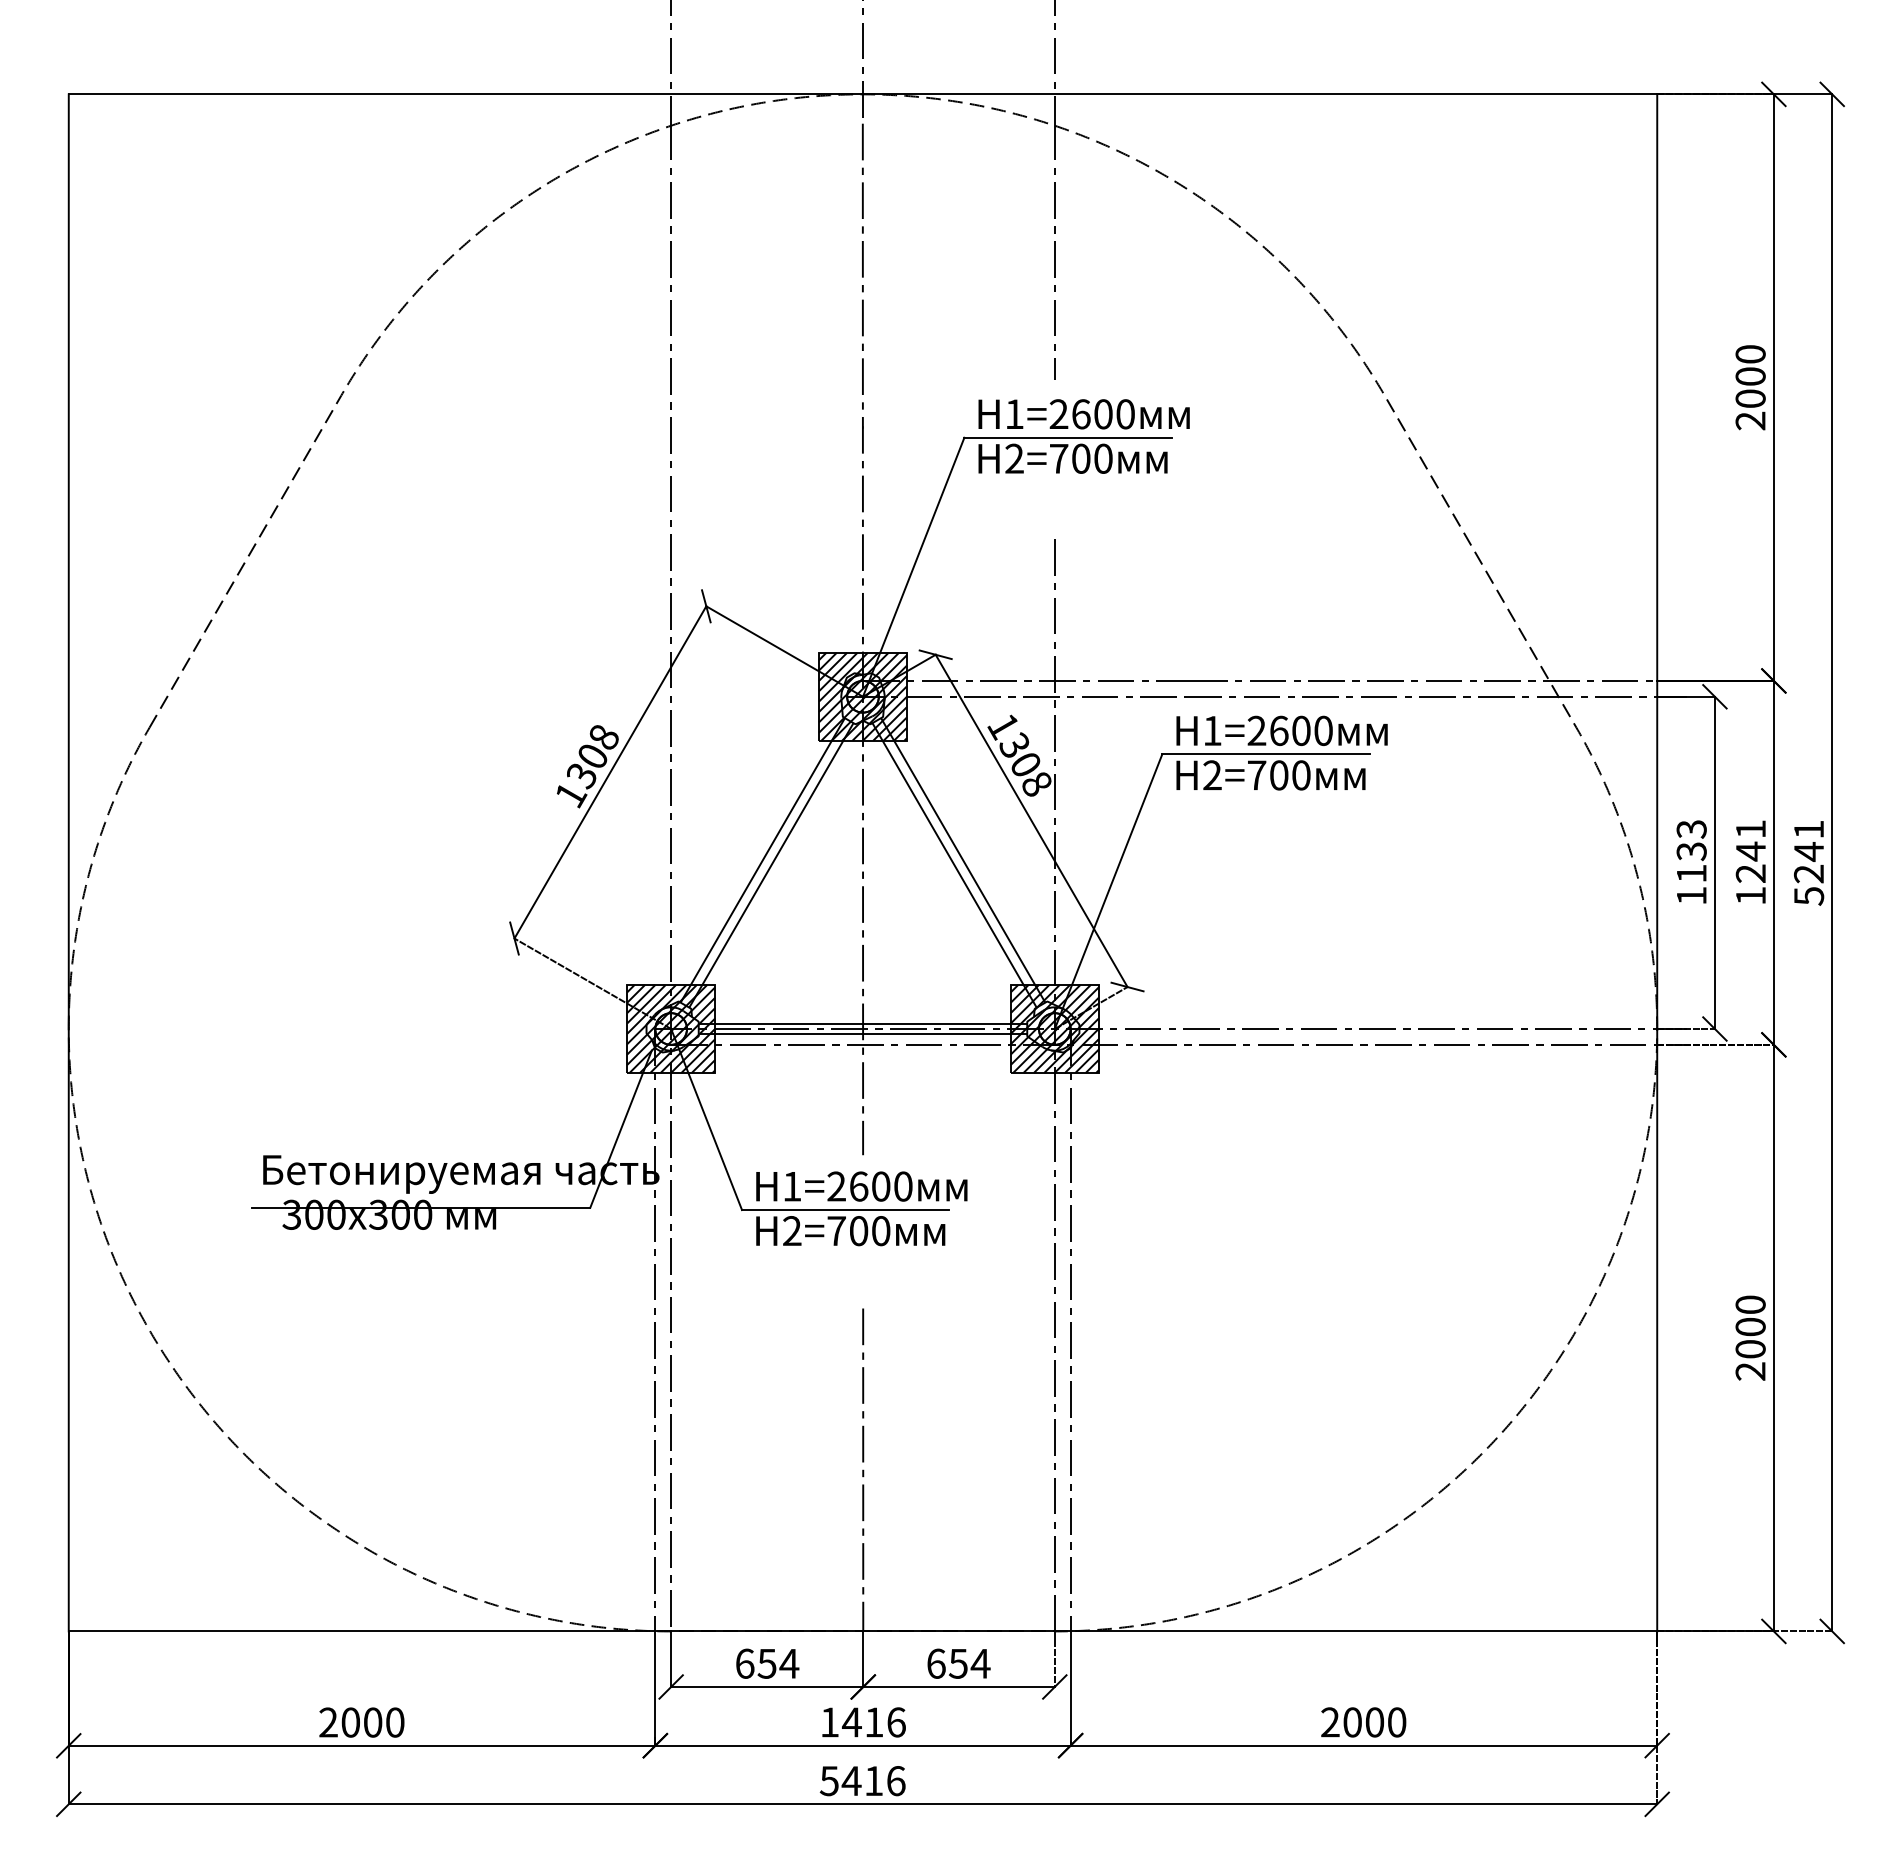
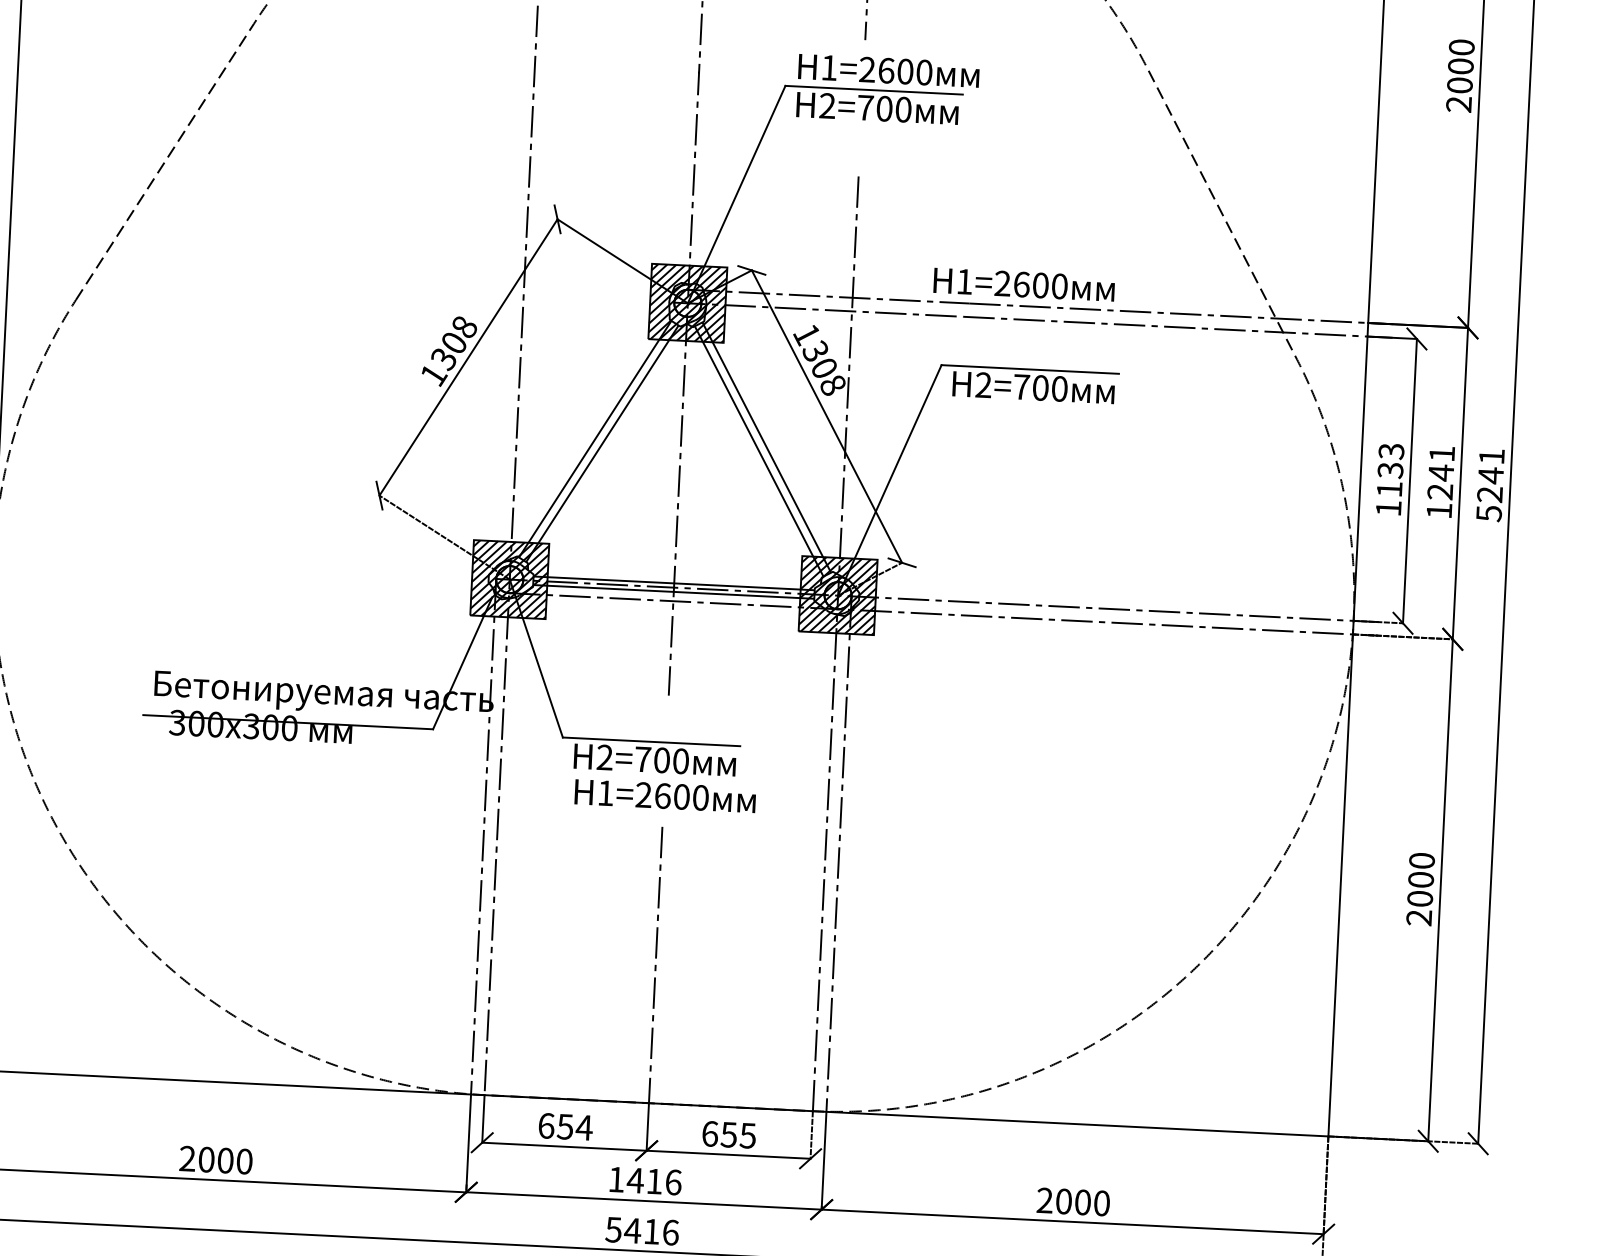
text: (1281, 730) -> (1023, 284), moved
text: (861, 1186) -> (665, 796), moved
text: (980, 1663) -> (747, 1135), 654 -> 655

